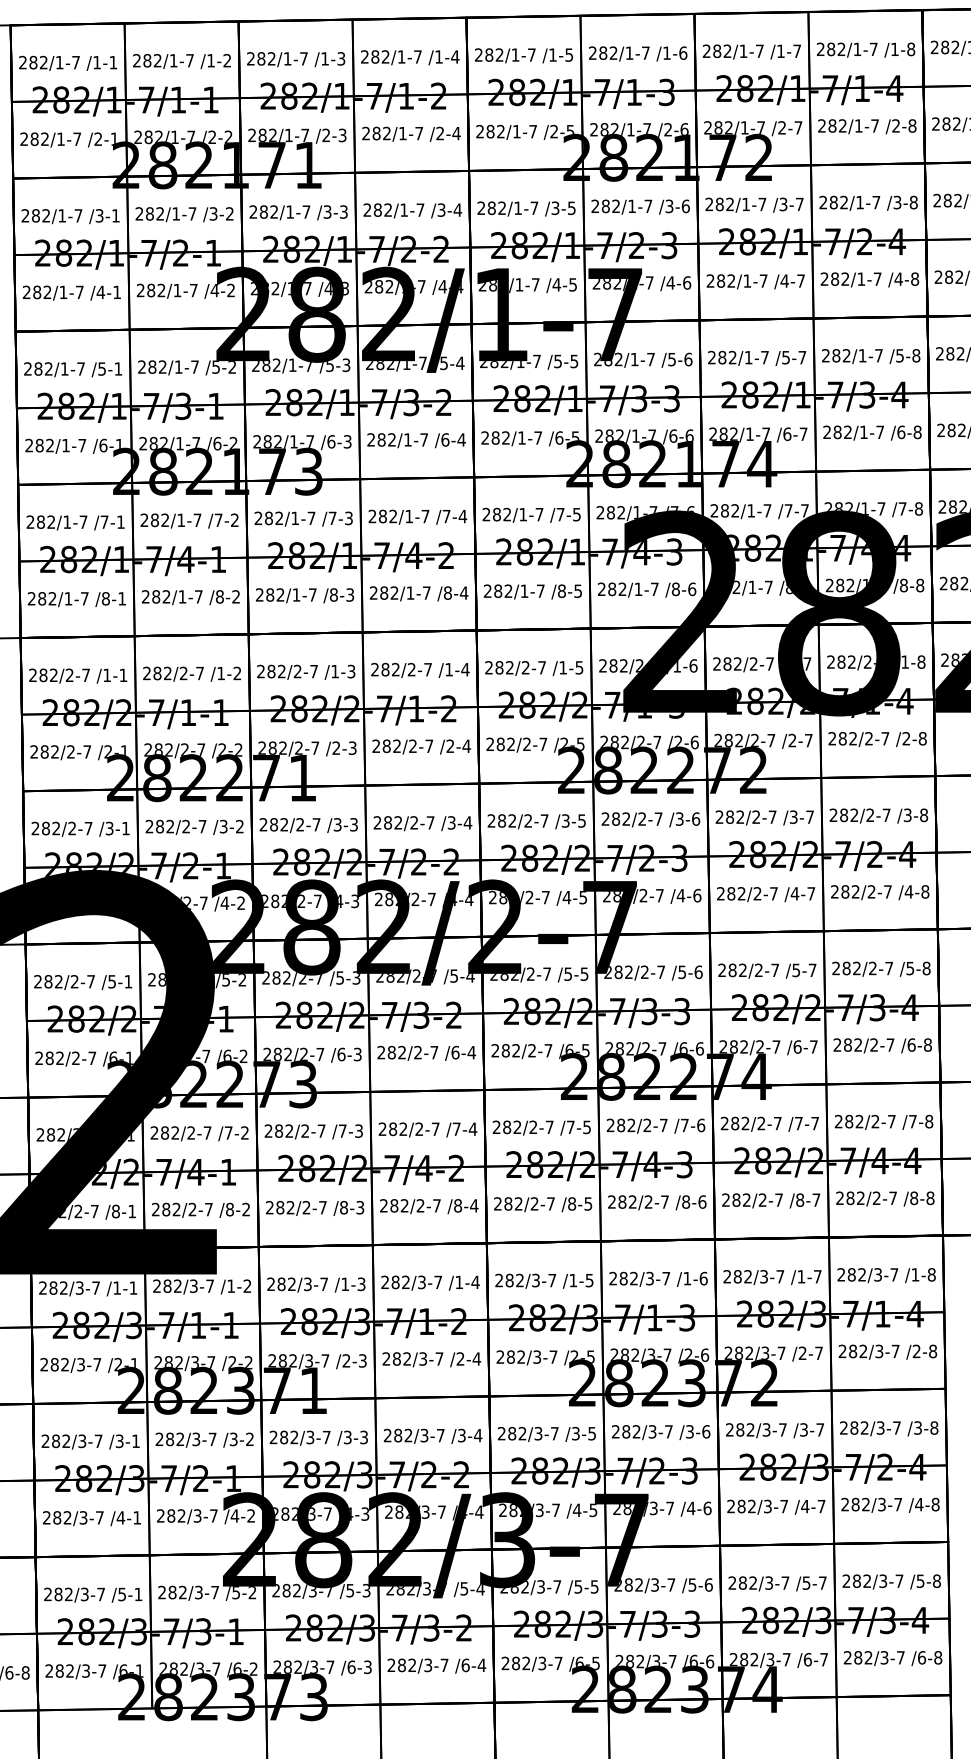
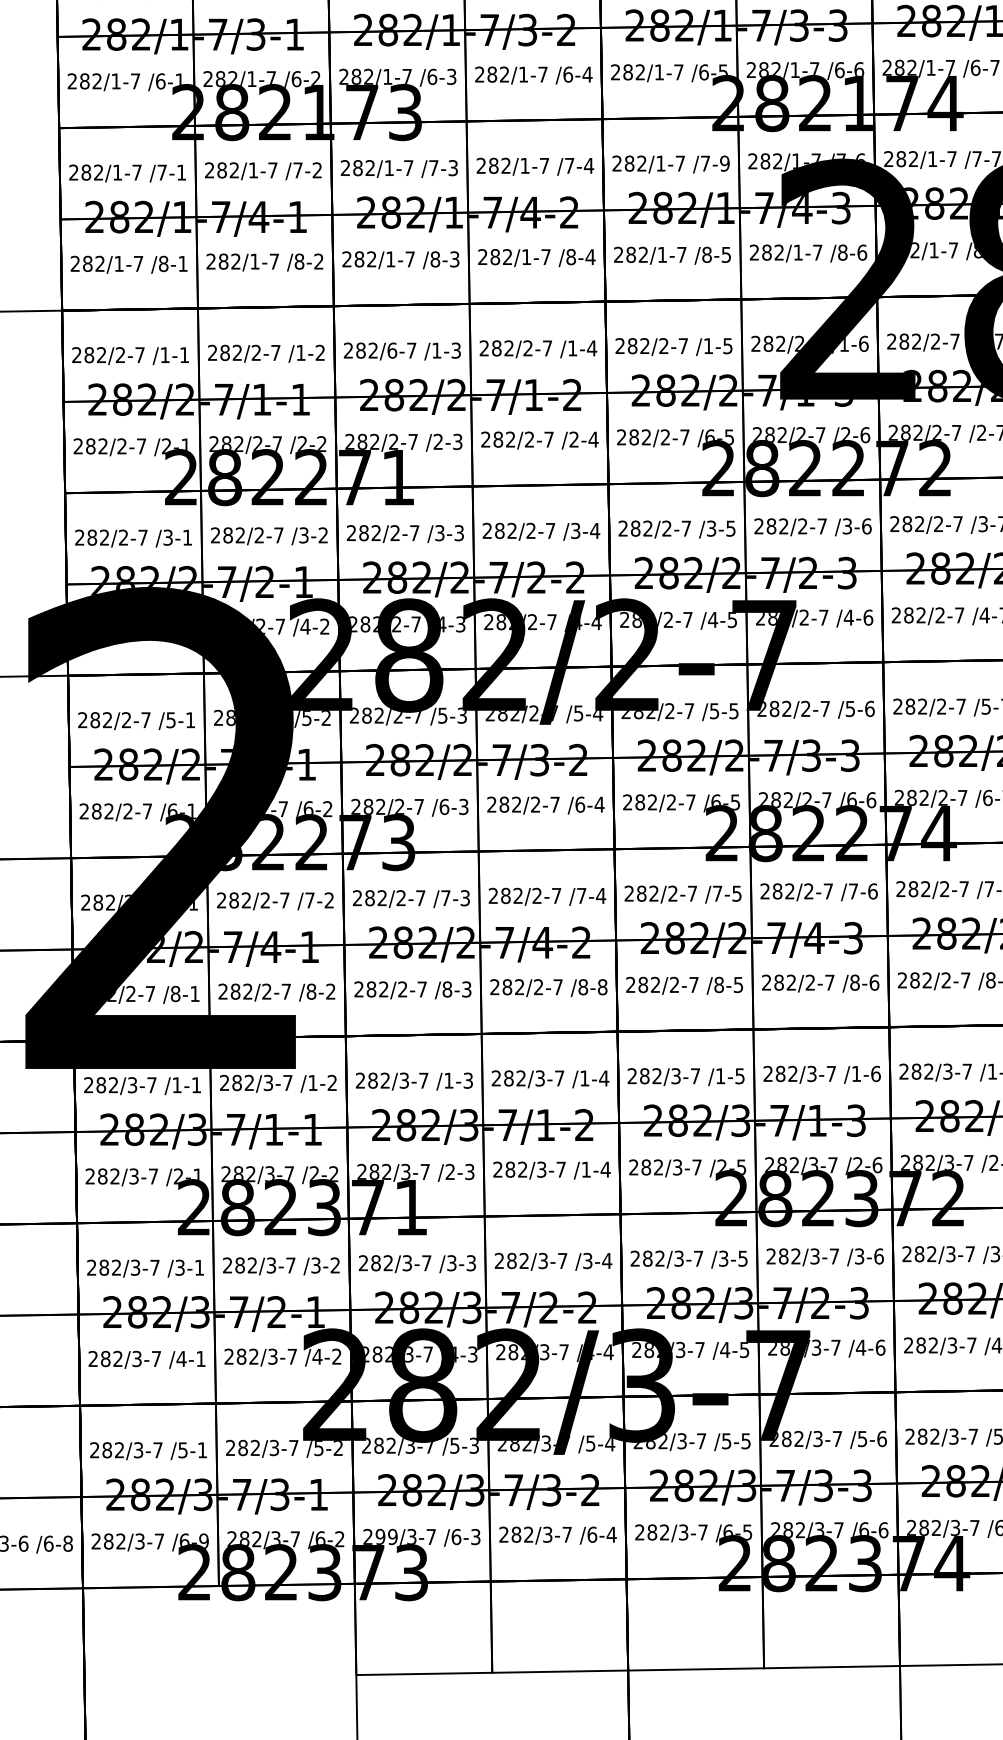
text: (576, 514) -> (724, 163), /7-5 -> /7-9
text: (297, 671) -> (391, 350), 282/2-7 -> 282/6-7
text: (564, 742) -> (710, 435), /2-5 -> /6-5
text: (474, 1205) -> (602, 986), /8-4 -> /8-8
text: (460, 1358) -> (586, 1169), /2-4 -> /1-4
text: (292, 1667) -> (386, 1537), 282/3-7 -> 299/3-7
text: (139, 1670) -> (203, 1540), /6-1 -> /6-9

